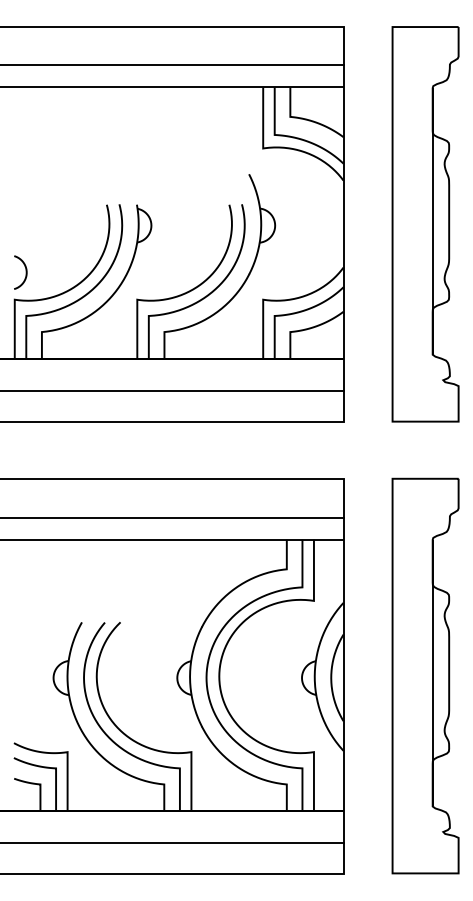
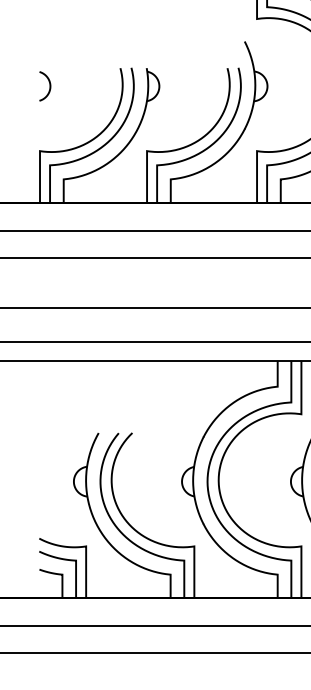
curve: (25, 272) -> (49, 86), moved

